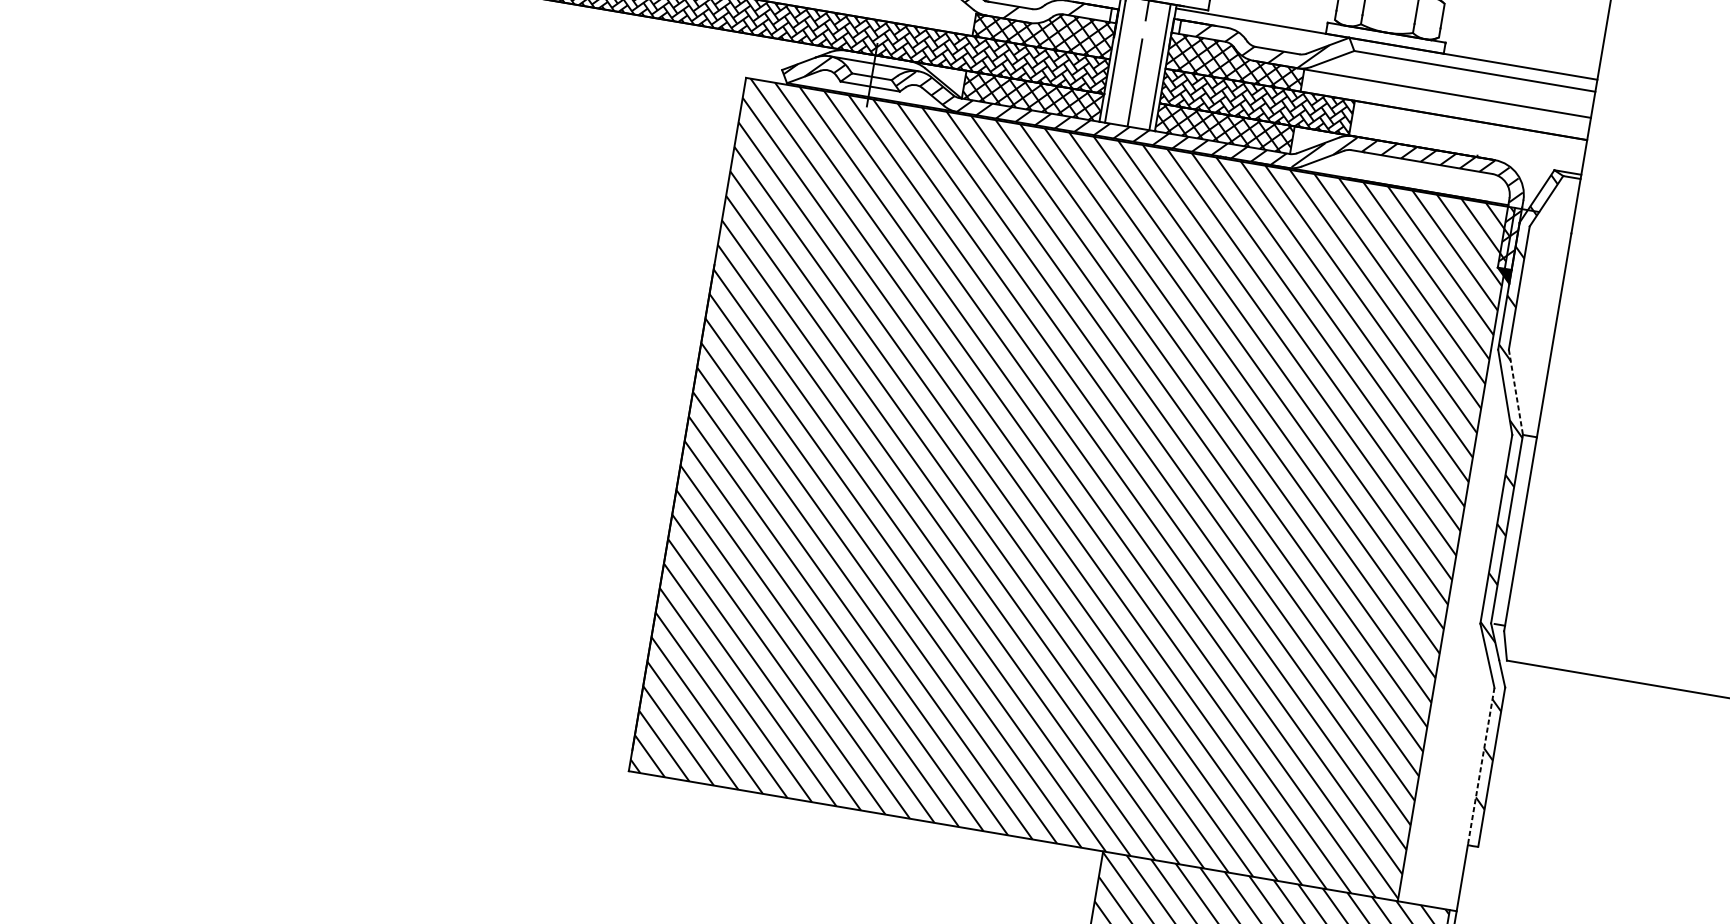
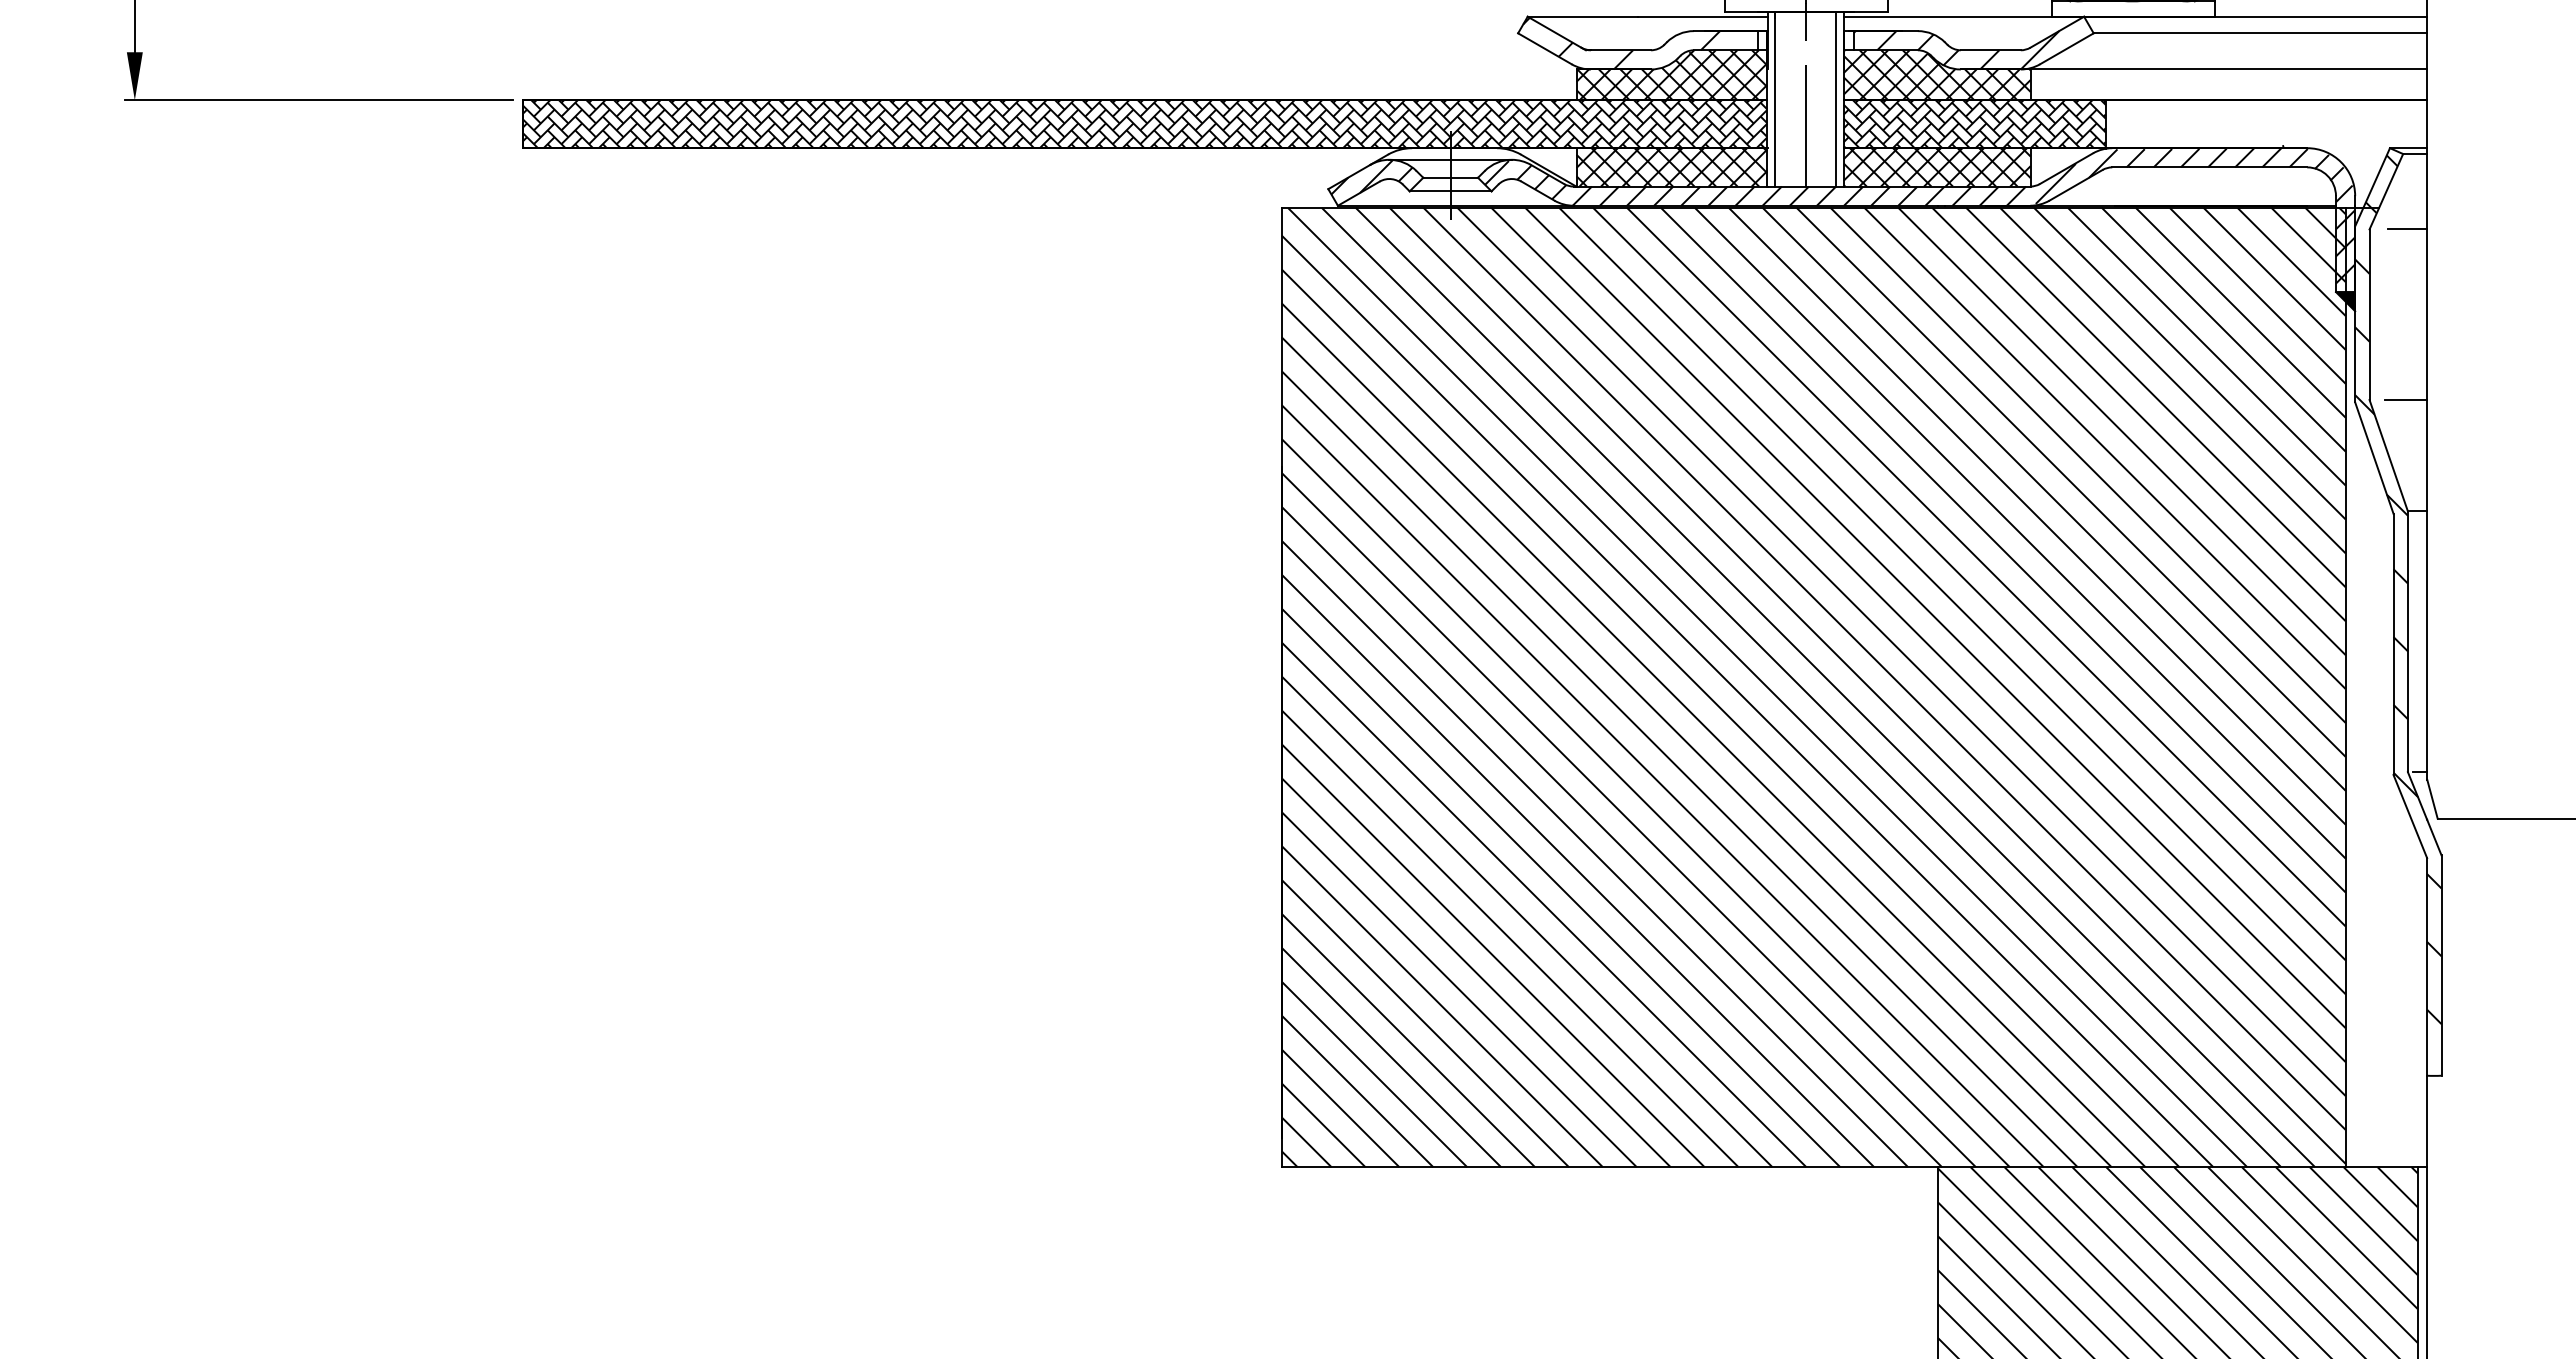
line: (1557, 231) -> (2407, 229), added
line: (1535, 354) -> (2406, 400), added
line: (1515, 392) -> (2388, 455), dashed -> solid
line: (1481, 766) -> (2427, 966), dashed -> solid

